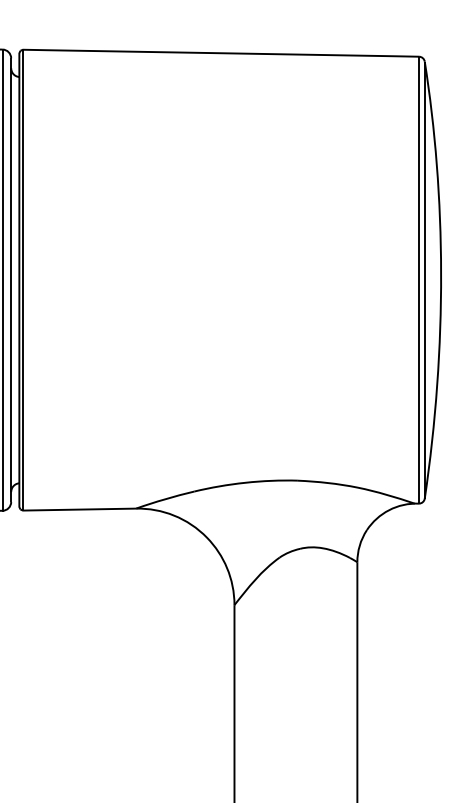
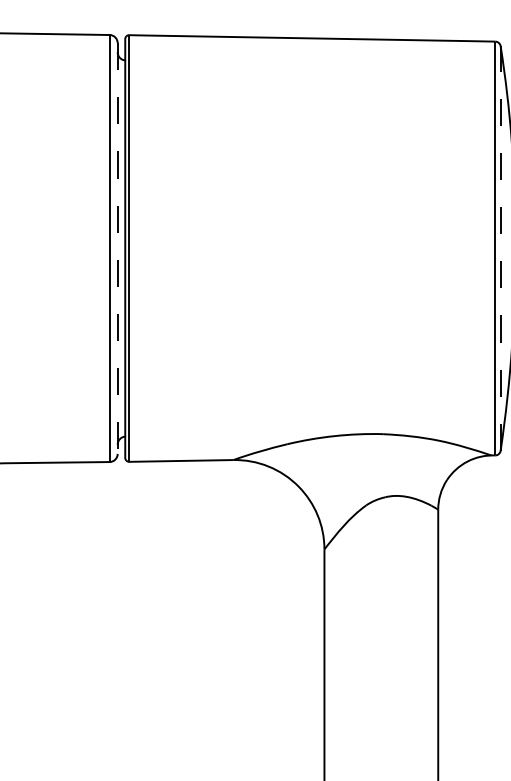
line: (424, 280) -> (500, 248), solid -> dashed
line: (10, 281) -> (117, 249), solid -> dashed

